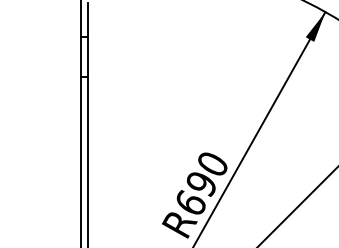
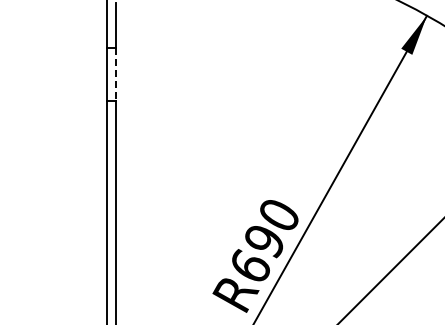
line: (88, 56) -> (116, 74), solid -> dashed

